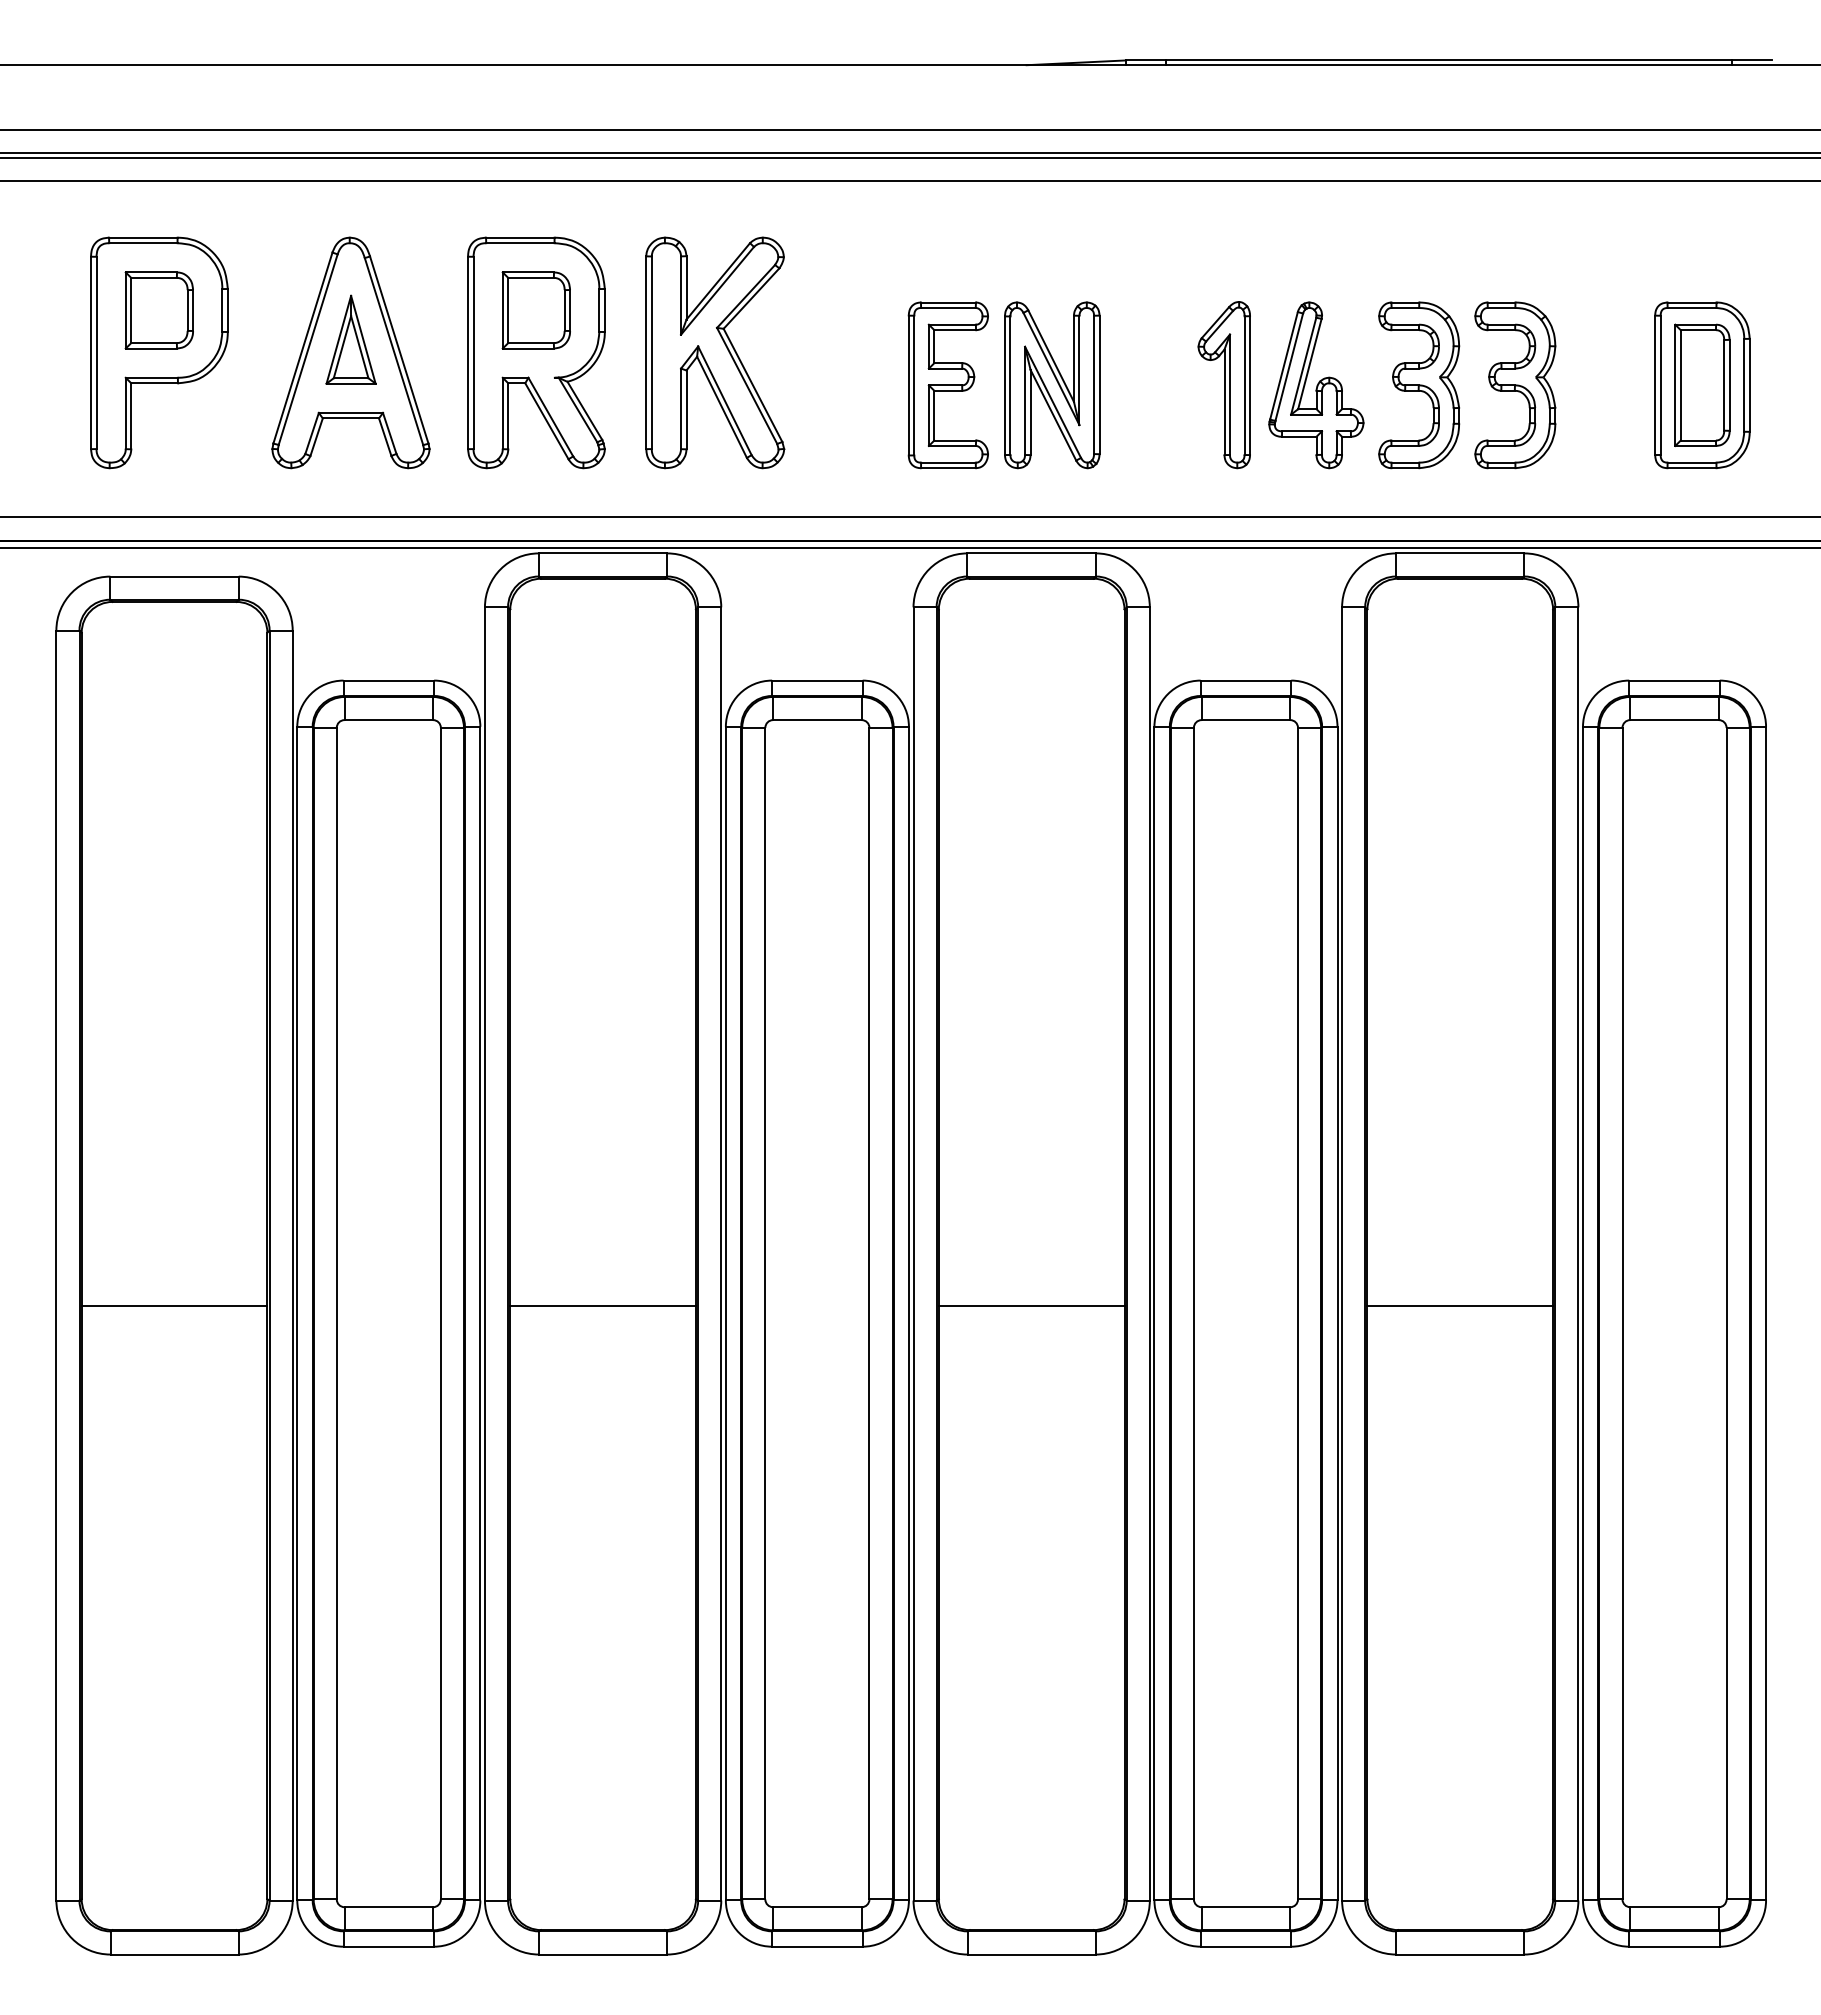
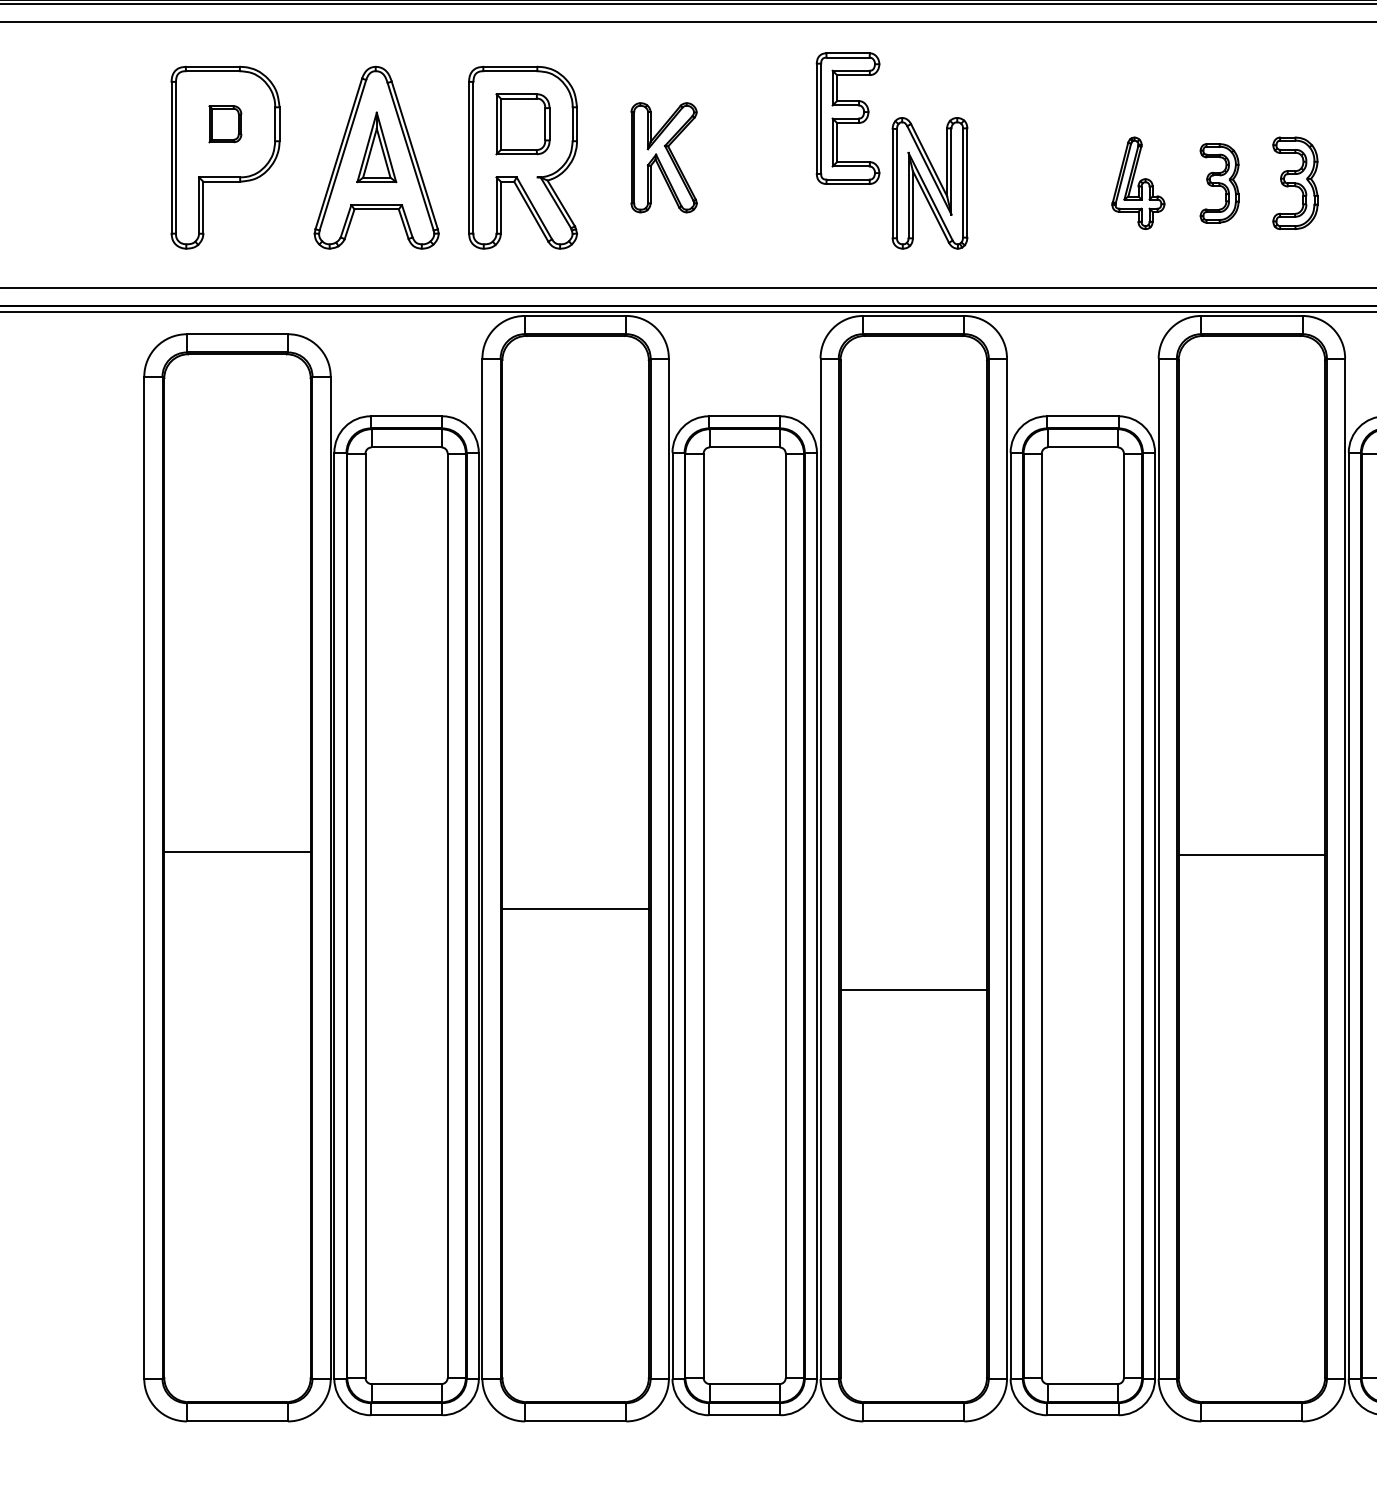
part: (158, 310) -> (224, 124), size x0.6
part: (715, 352) -> (664, 157), size x0.6
part: (947, 385) -> (847, 118), moved
part: (1223, 385) -> (1065, 183), removed
part: (1316, 385) -> (1138, 183), size x0.7
part: (1419, 385) -> (1219, 183), size x0.6
part: (1515, 385) -> (1295, 183), size x0.7
line: (174, 1305) -> (237, 851), moved
line: (1031, 1305) -> (913, 989), moved
line: (1460, 1305) -> (1252, 854), moved

